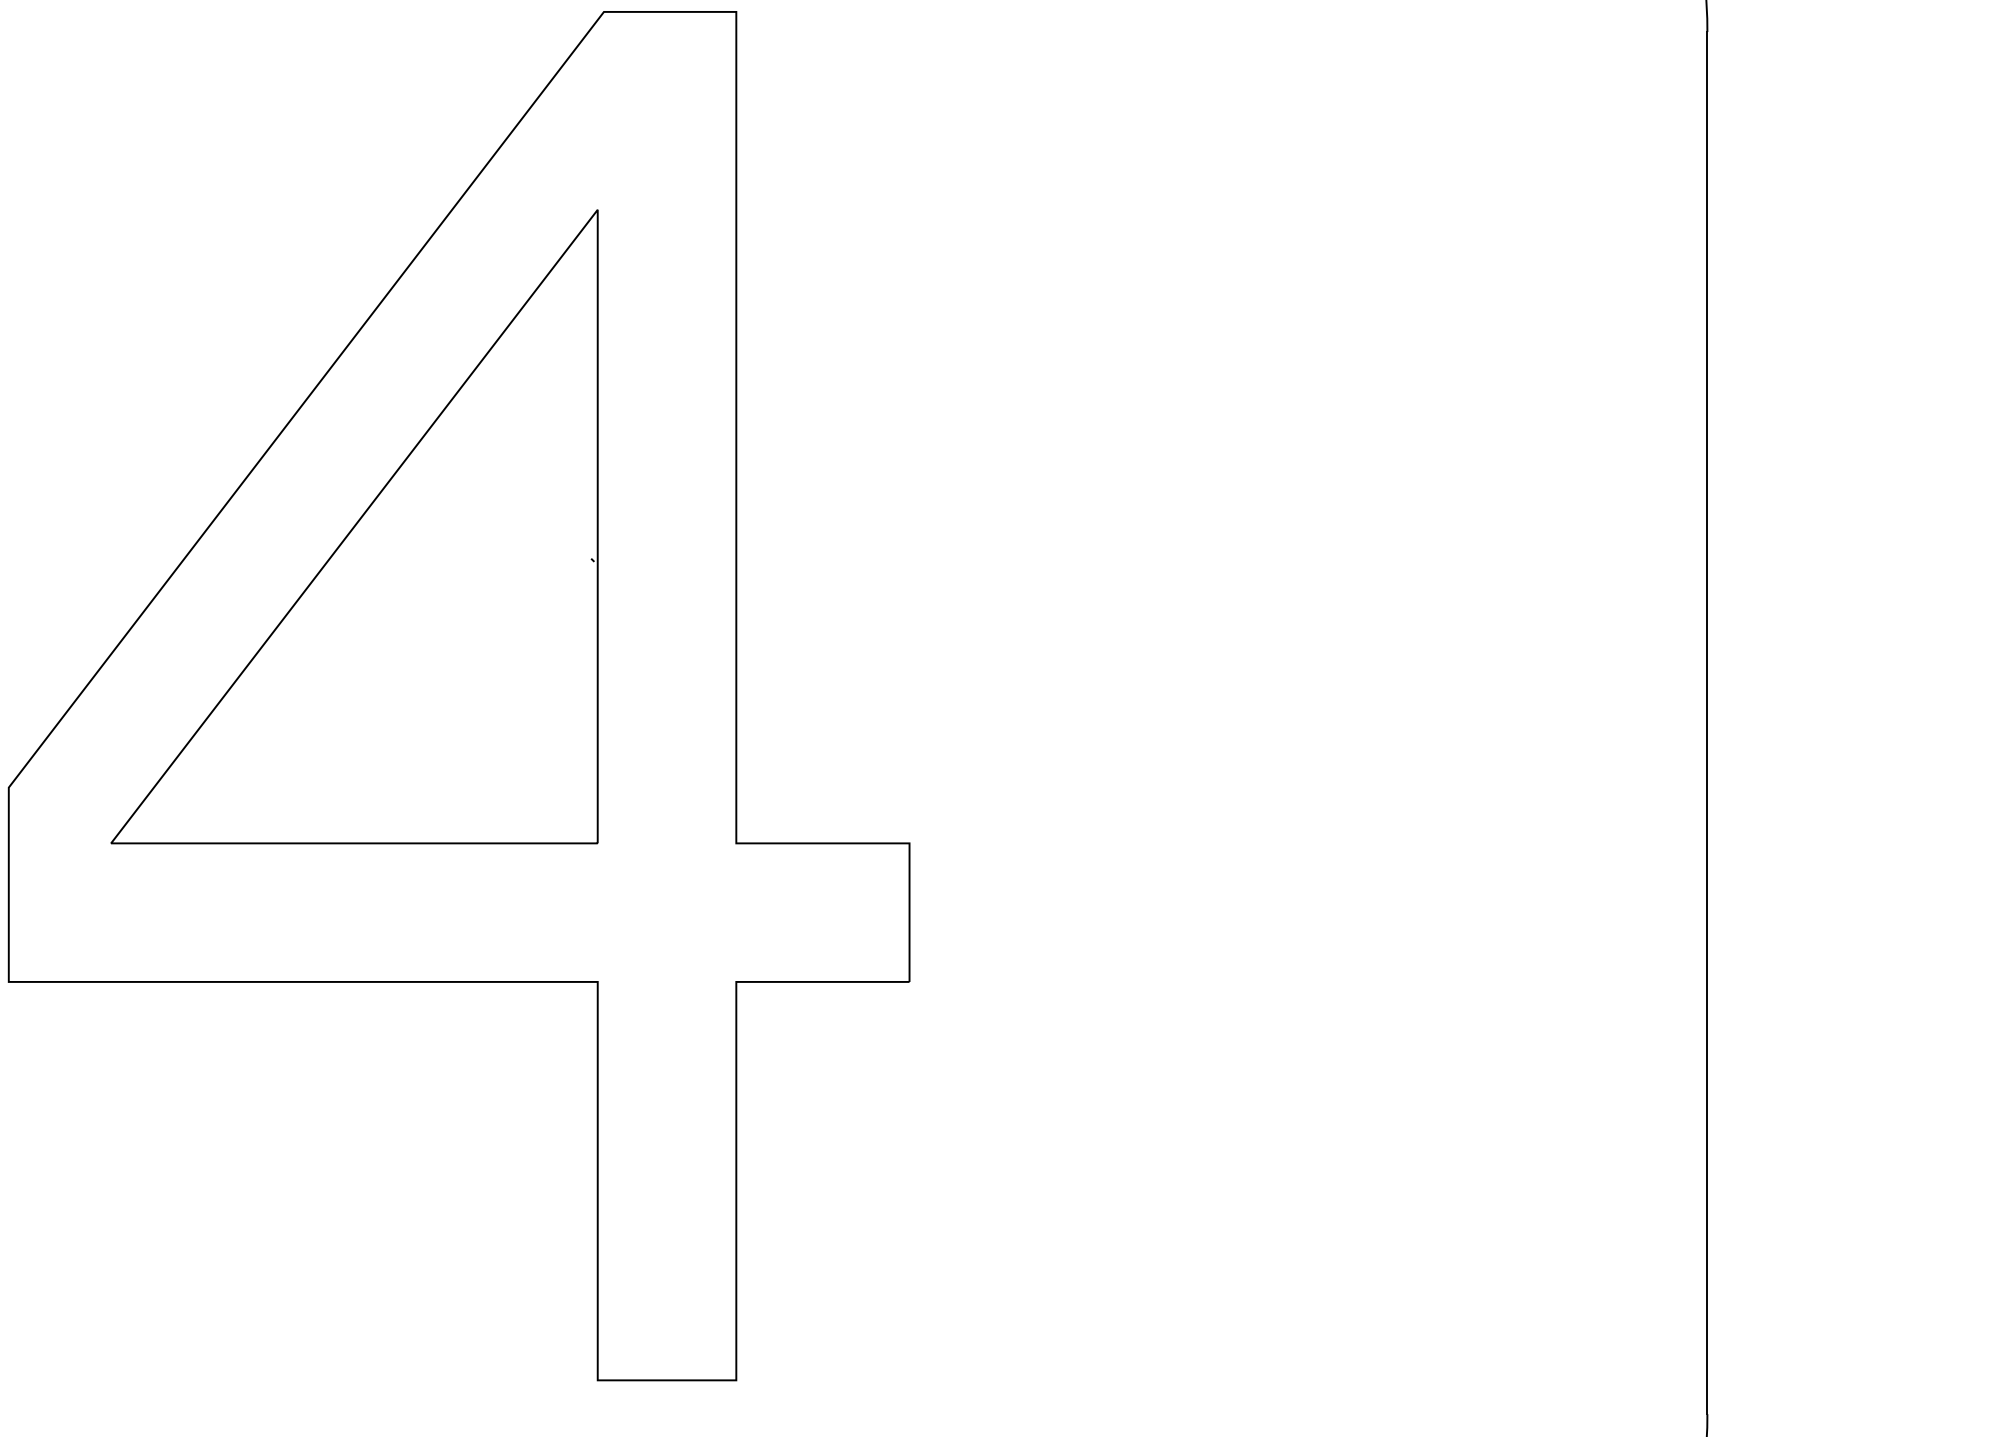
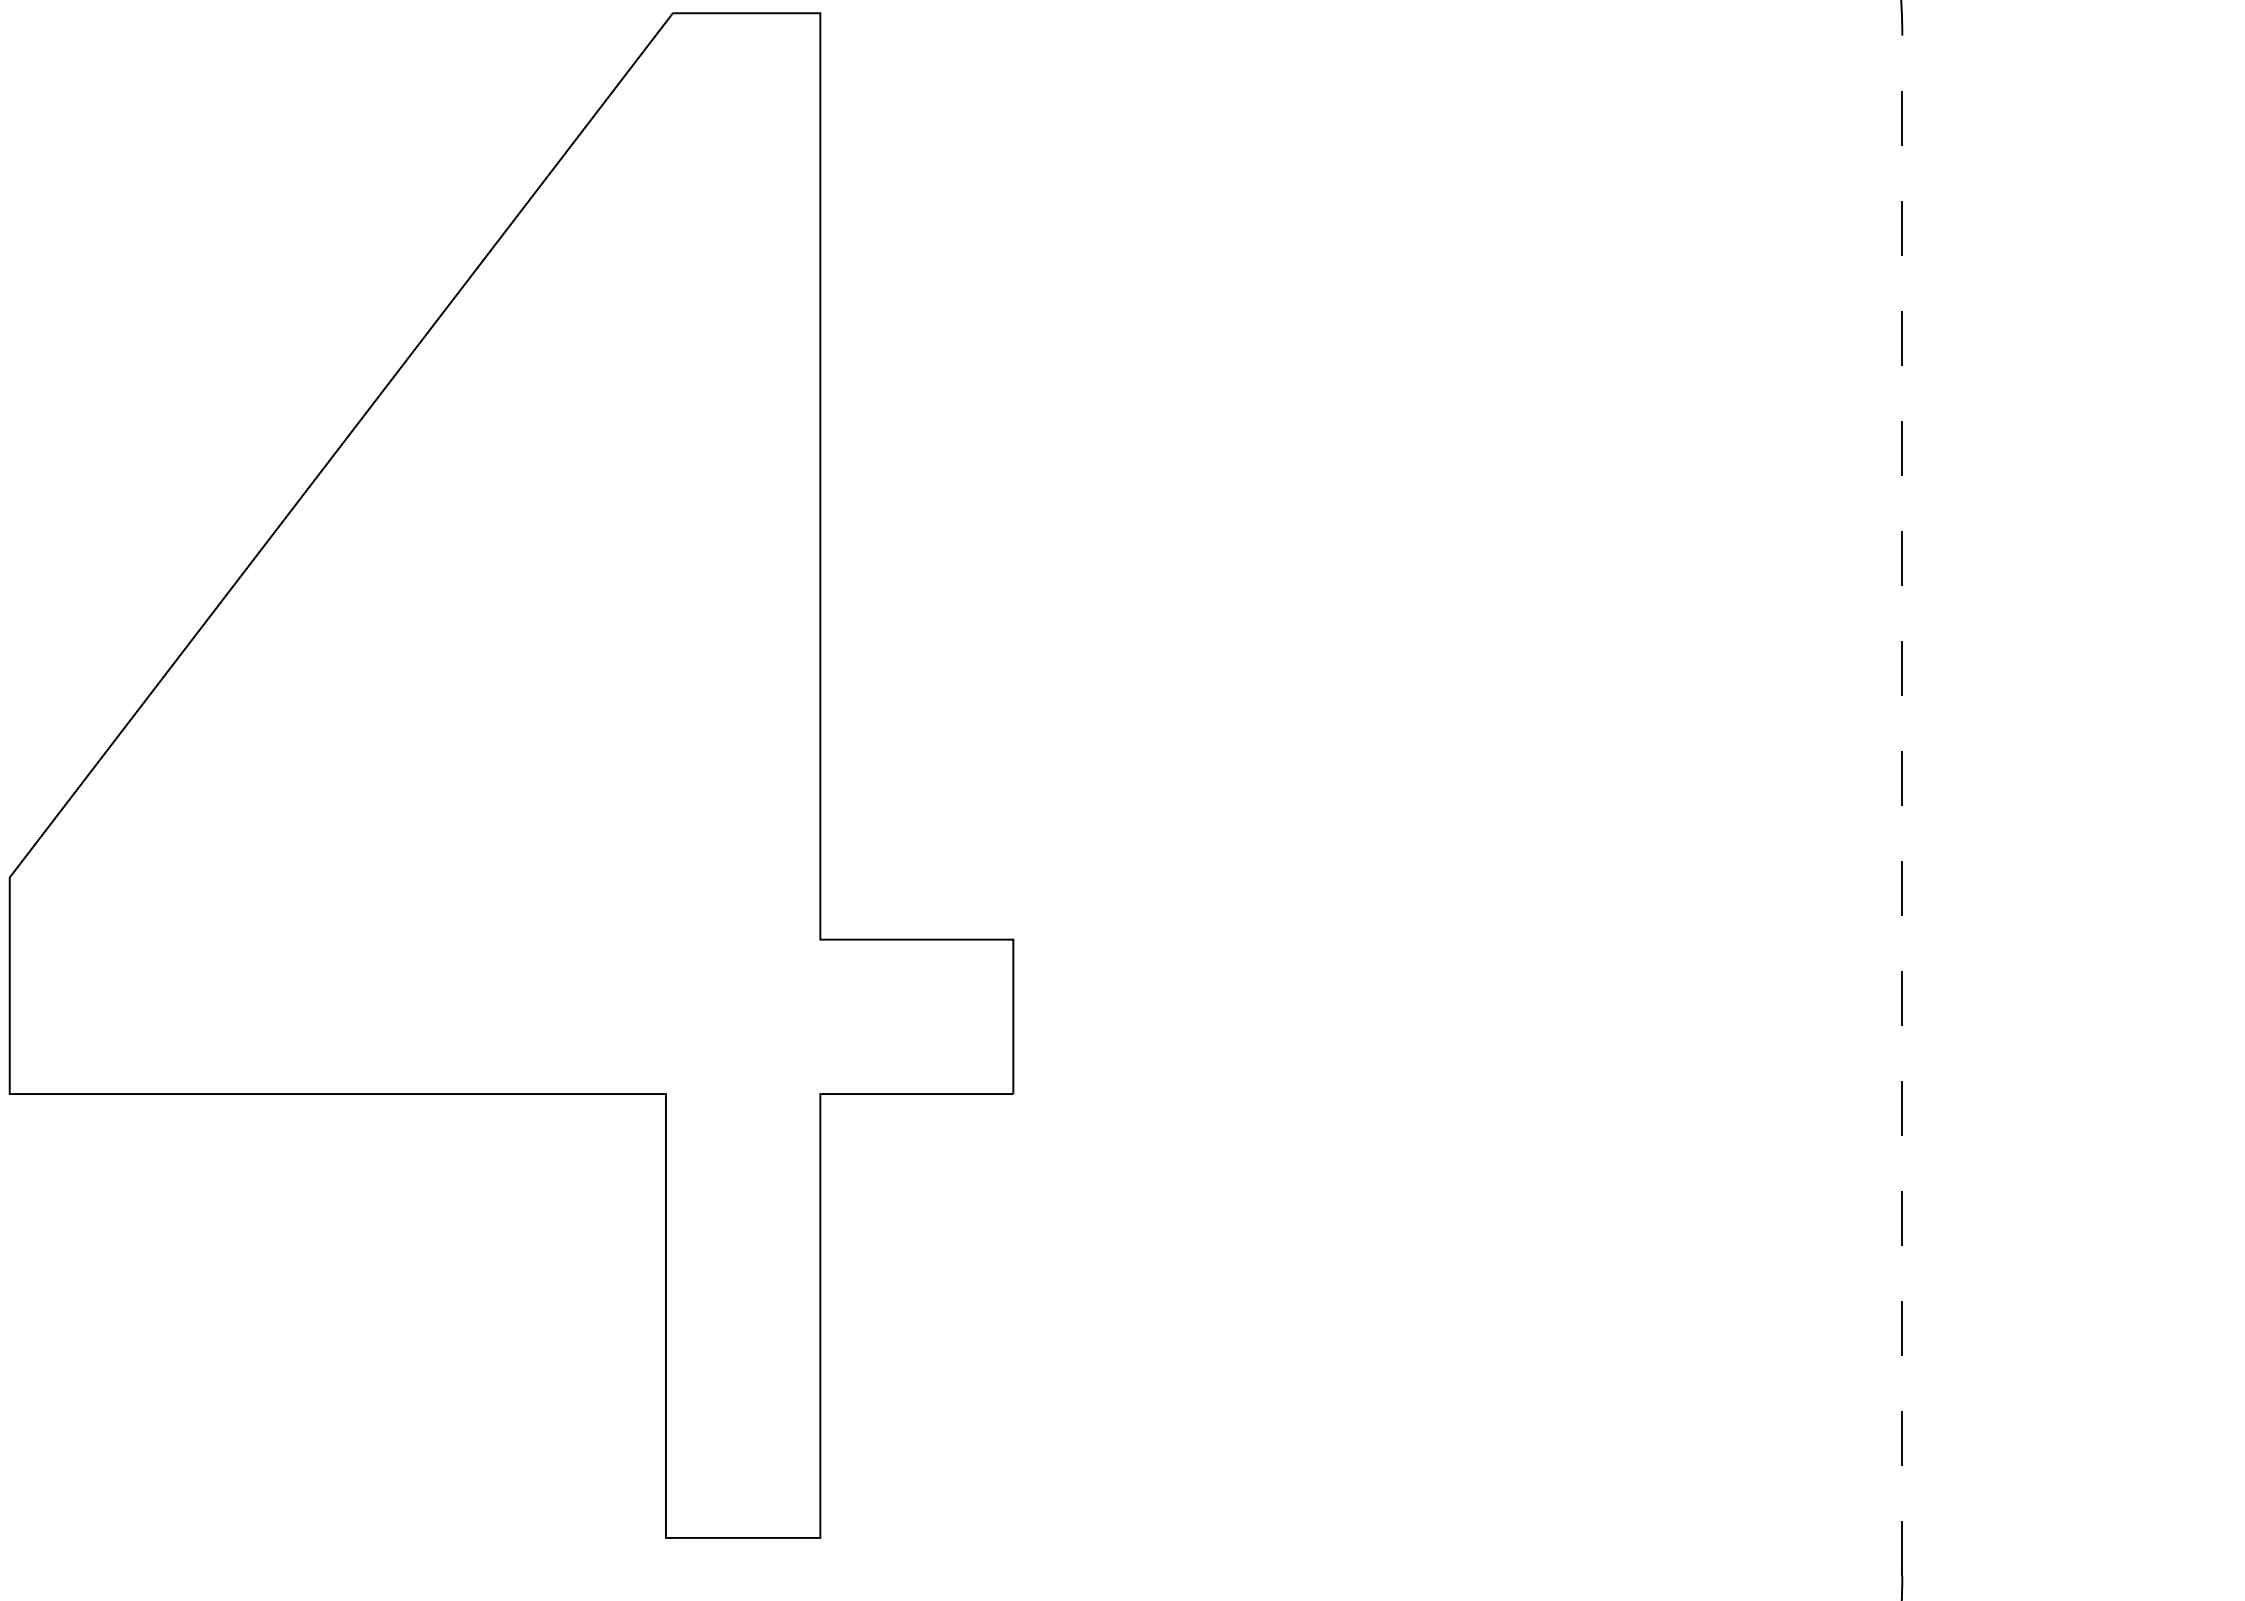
part: (354, 526) -> (394, 586), removed
line: (1707, 722) -> (1902, 804), solid -> dashed

